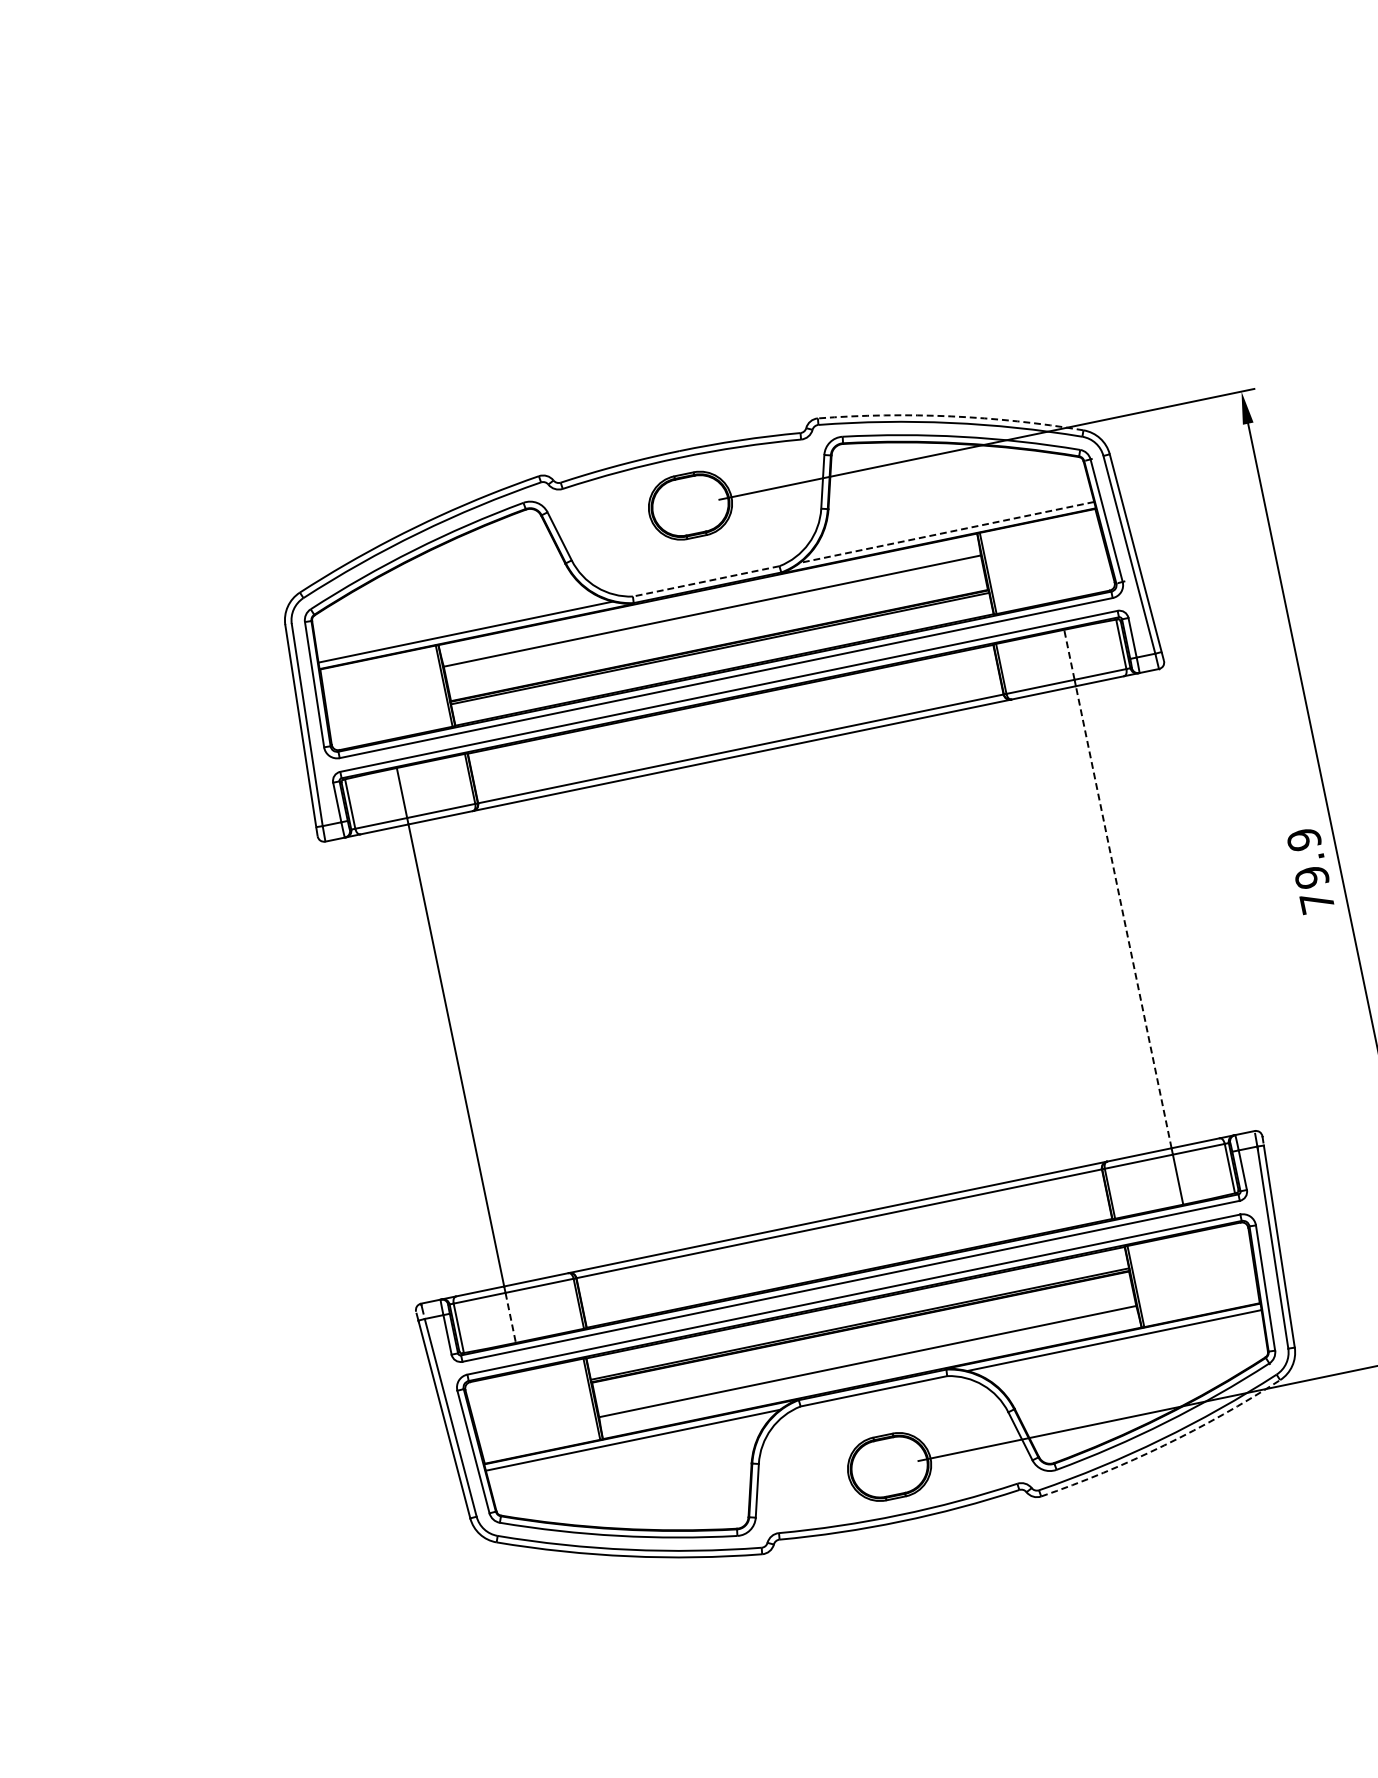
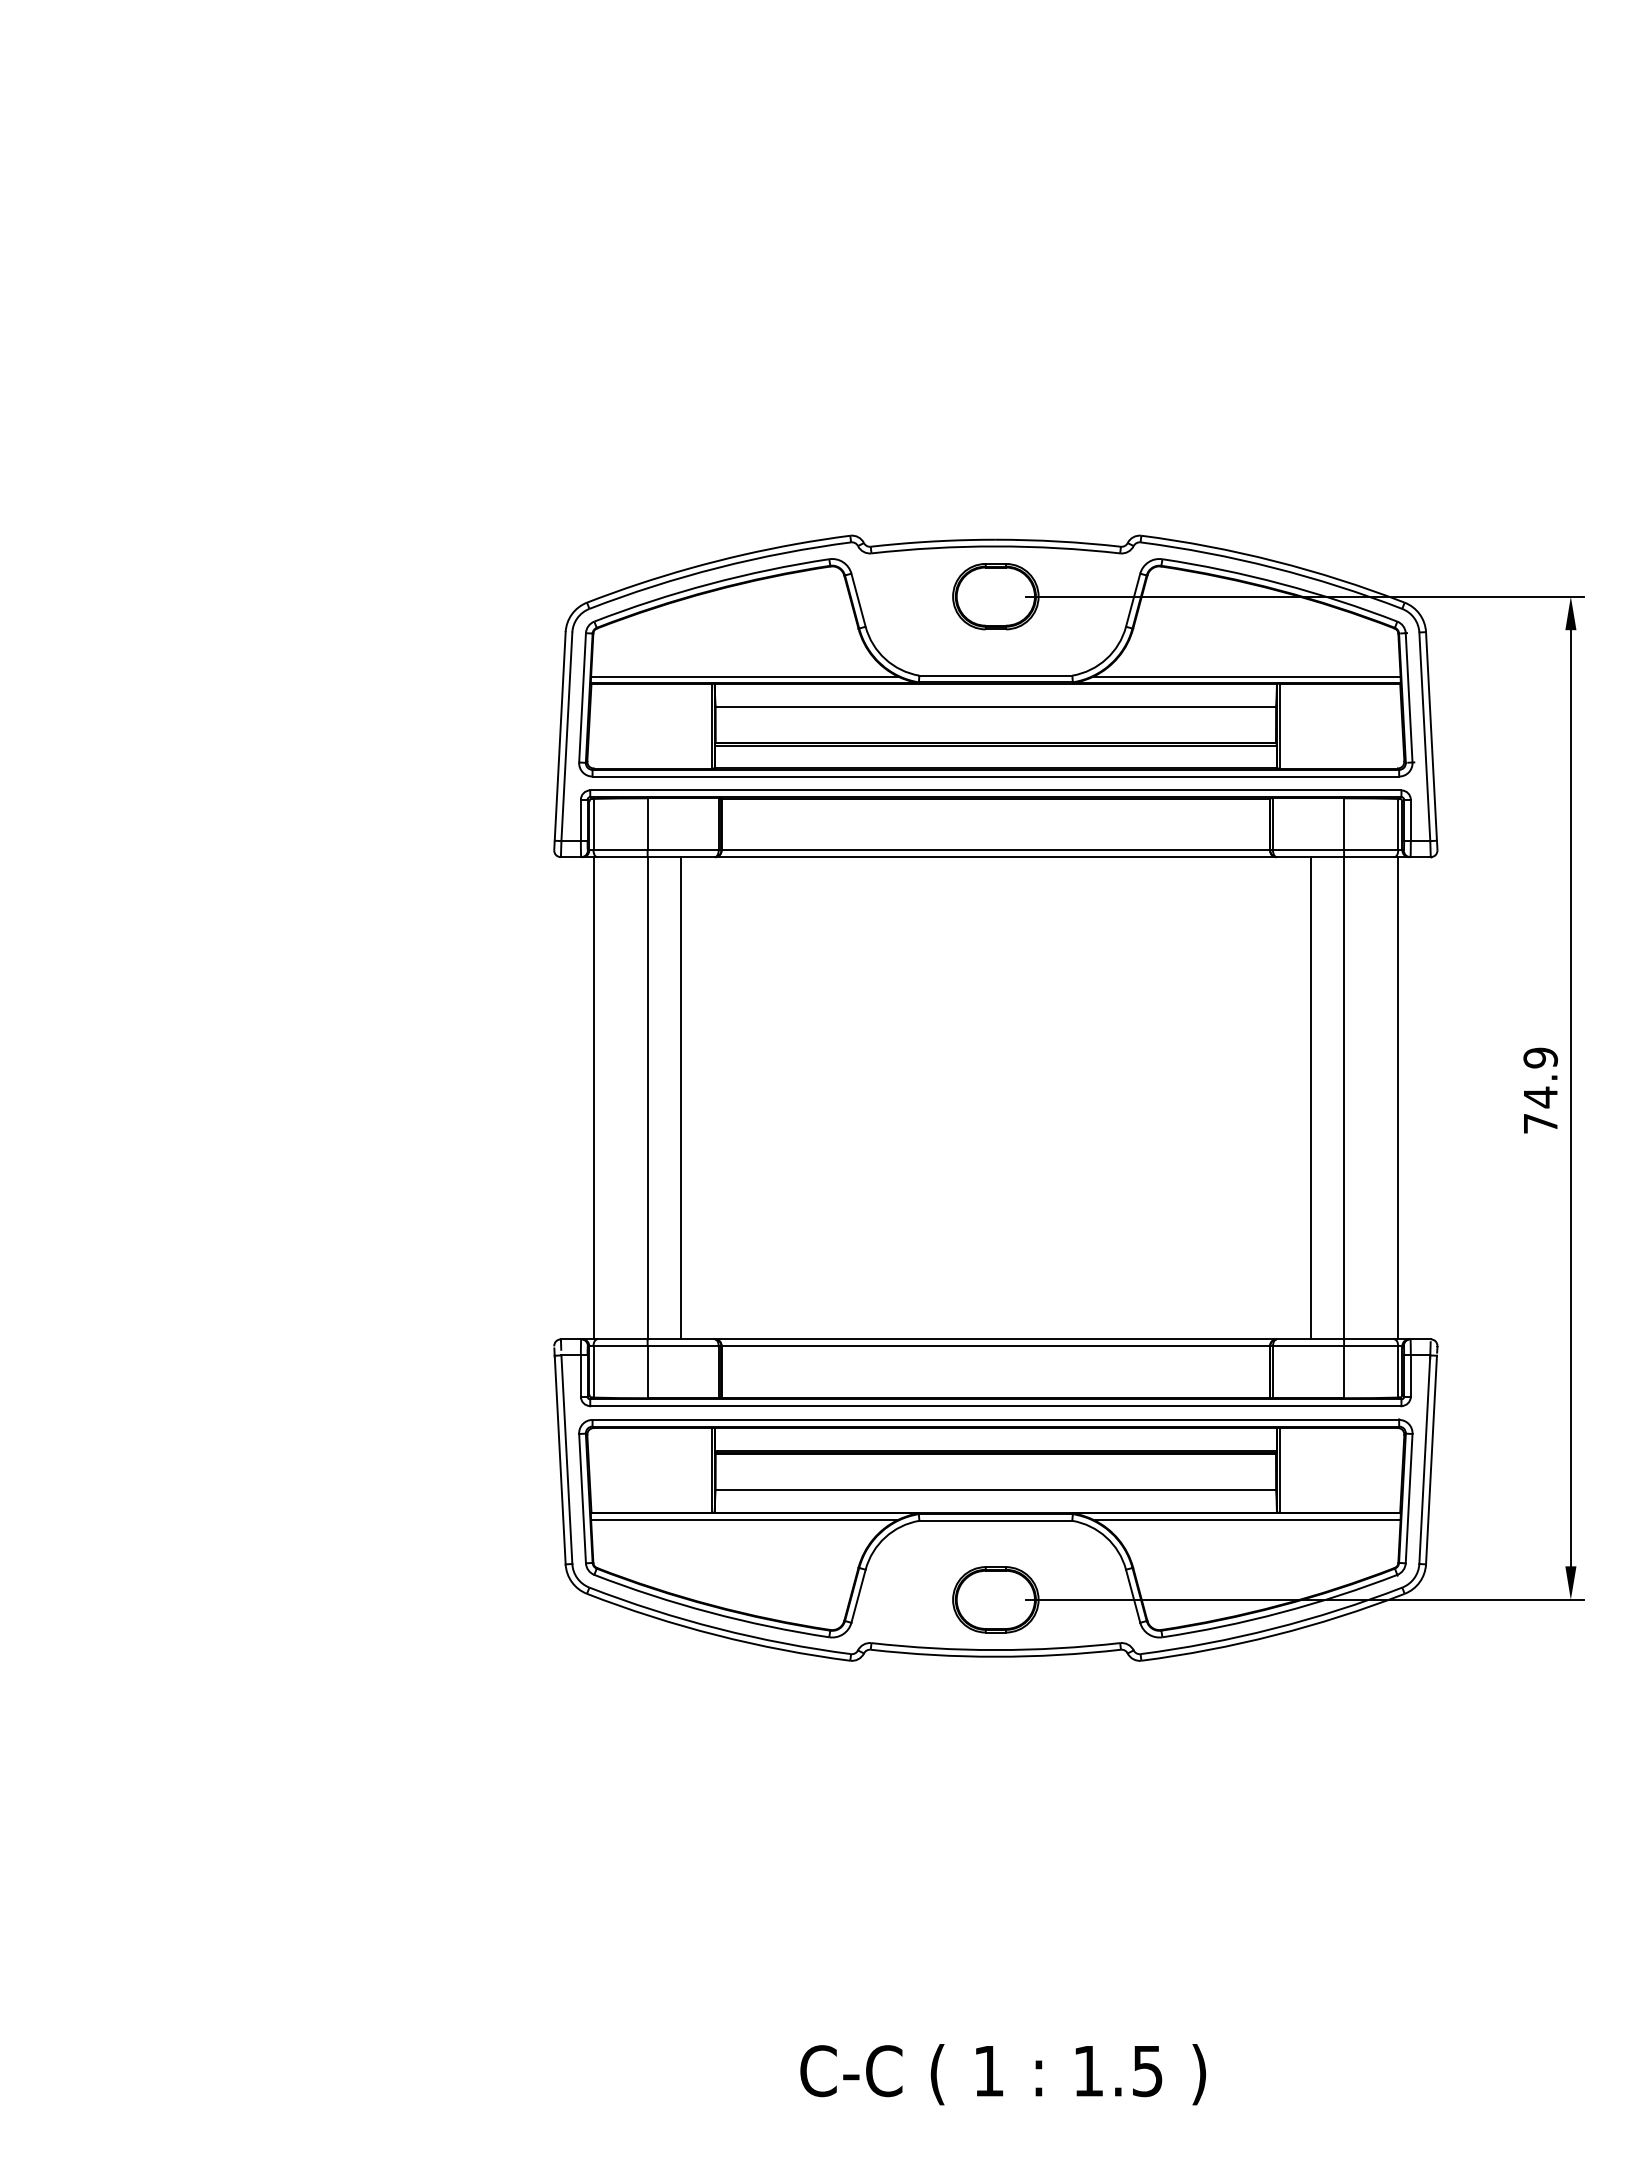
arc: (951, 416) -> (1275, 561), dashed -> solid
line: (947, 532) -> (1247, 676), dashed -> solid
line: (705, 581) -> (995, 675), dashed -> solid
line: (1069, 653) -> (1344, 823), dashed -> solid
text: (1311, 877) -> (1540, 1097), 79.9 -> 74.9
line: (1174, 906) -> (1397, 1098), added
line: (1124, 916) -> (1344, 1097), dashed -> solid
line: (1091, 924) -> (1310, 1098), added
line: (488, 1048) -> (681, 1098), added
line: (405, 1066) -> (594, 1098), added
line: (510, 1318) -> (647, 1372), dashed -> solid
arc: (1164, 1445) -> (1275, 1635), dashed -> solid

